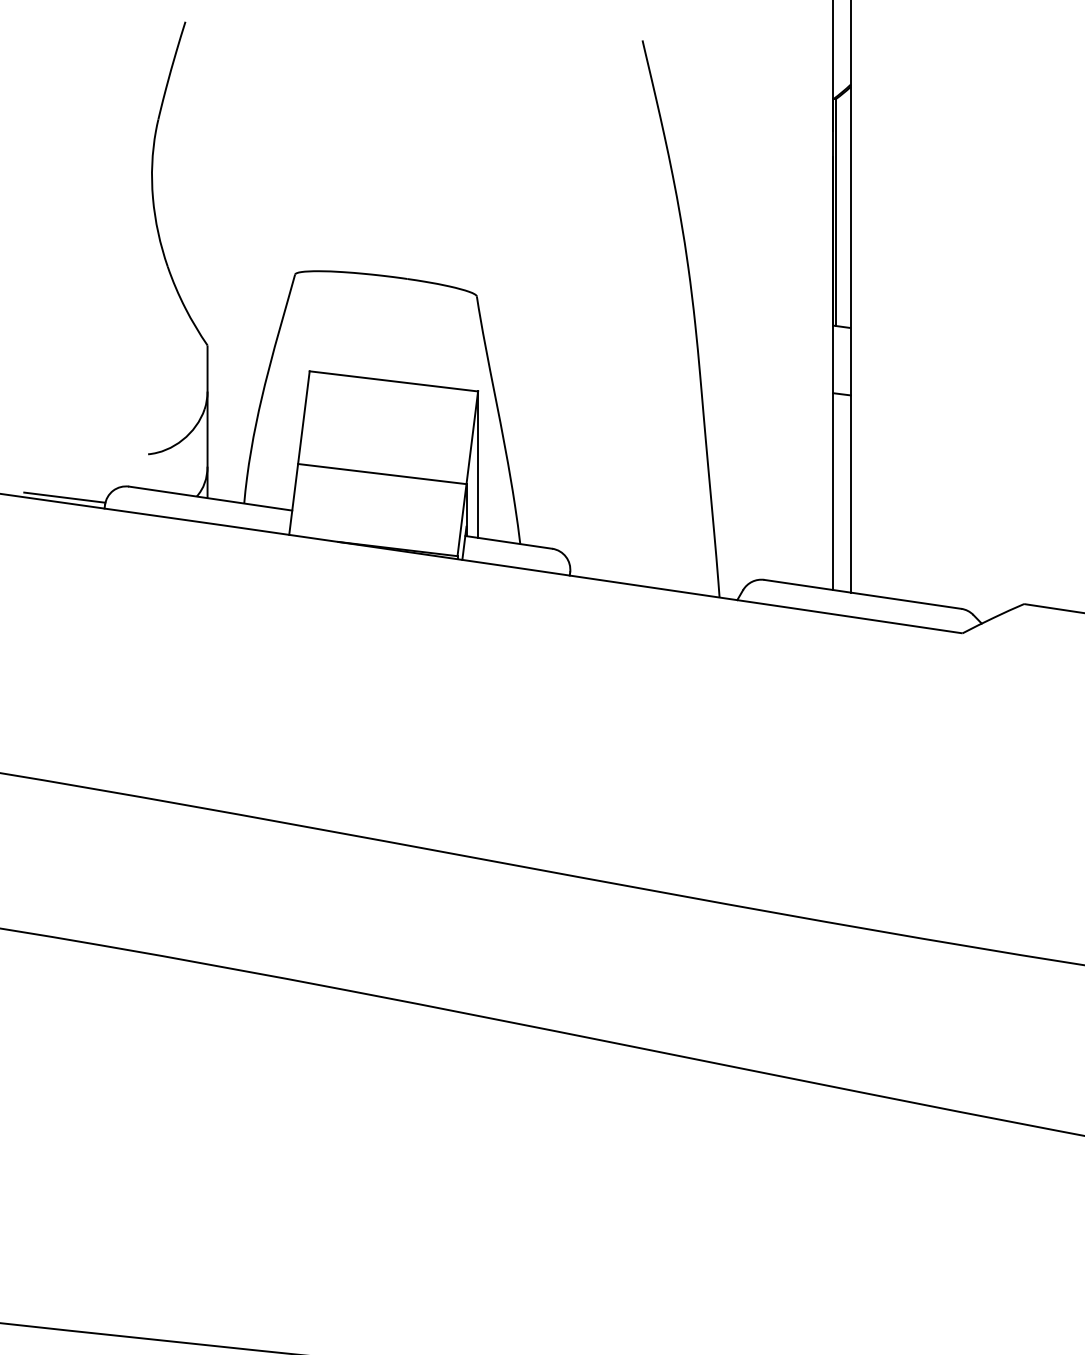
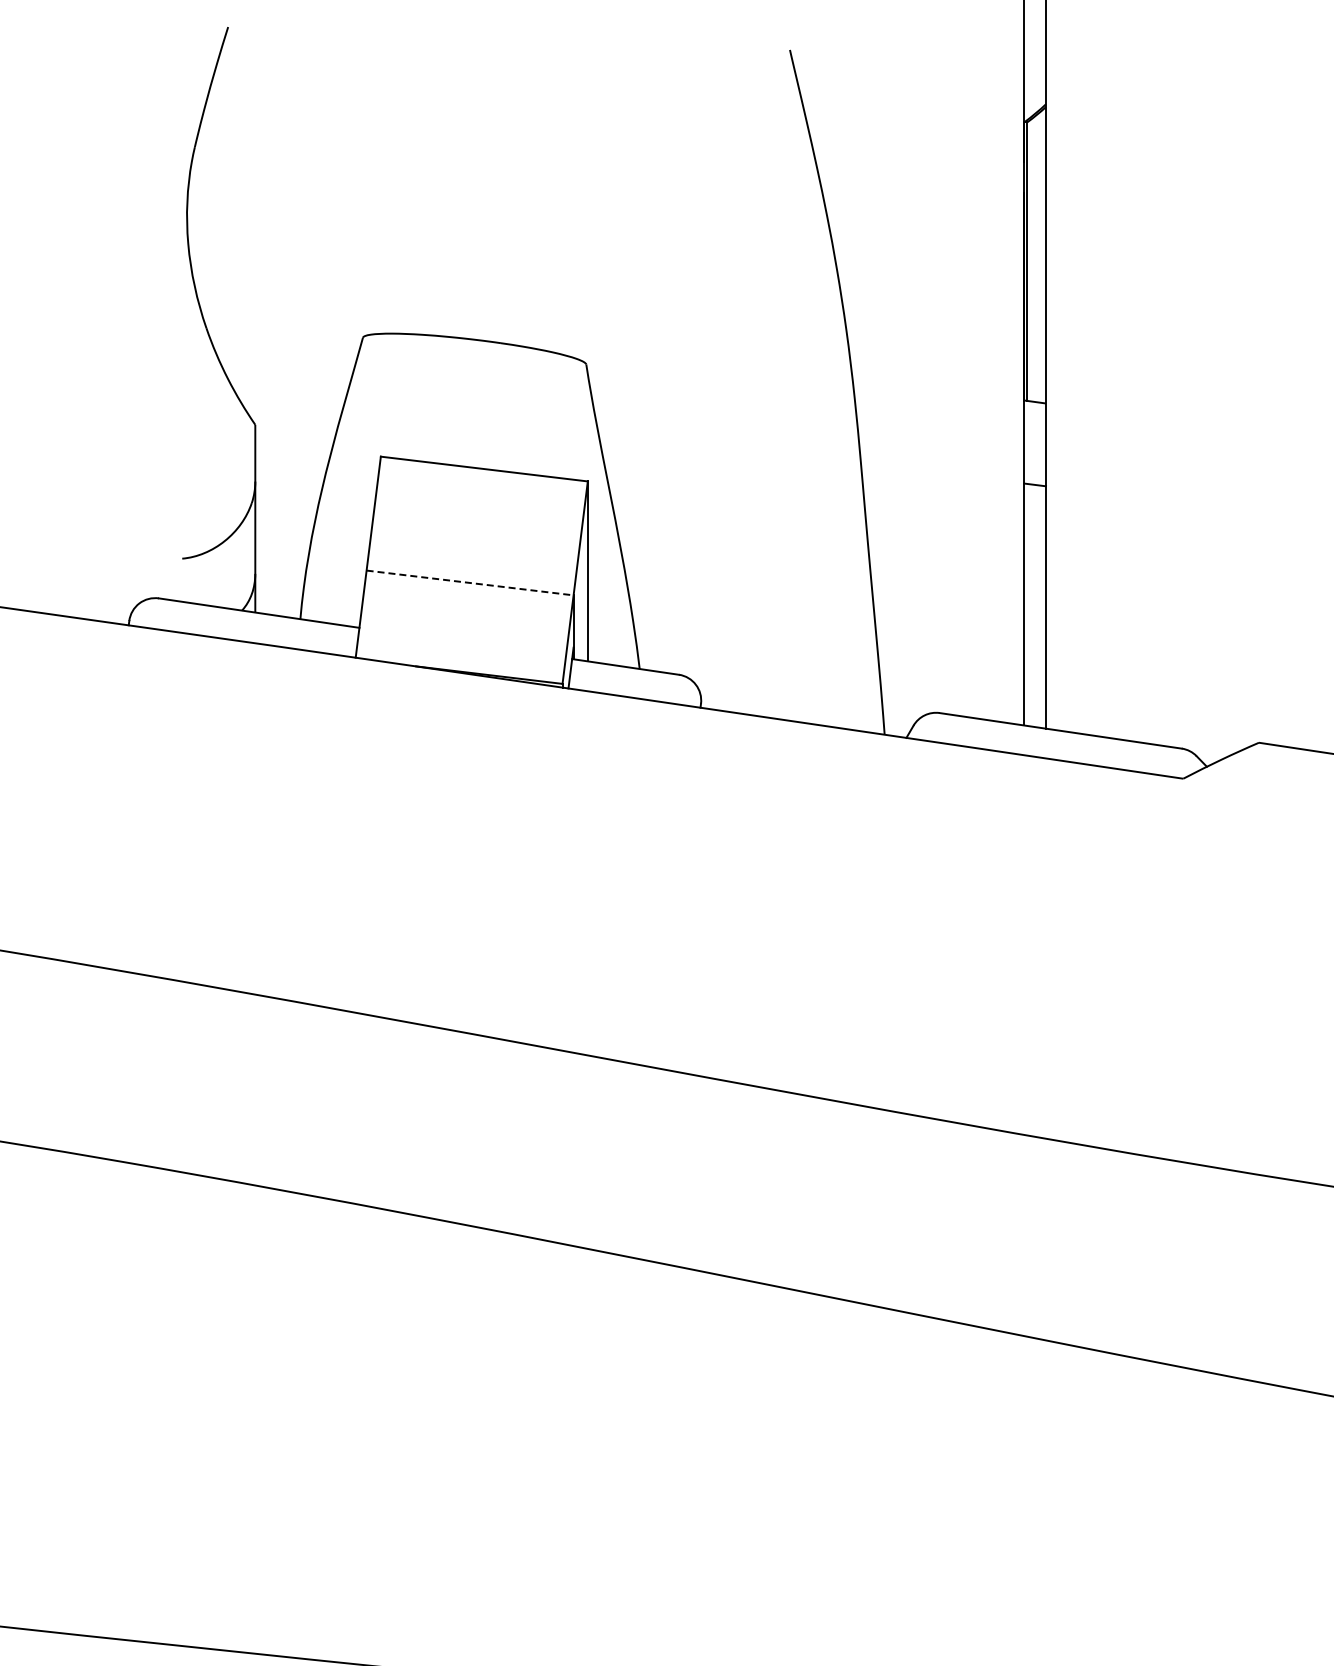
line: (382, 474) -> (470, 583), solid -> dashed
line: (64, 497) -> (79, 611), removed

